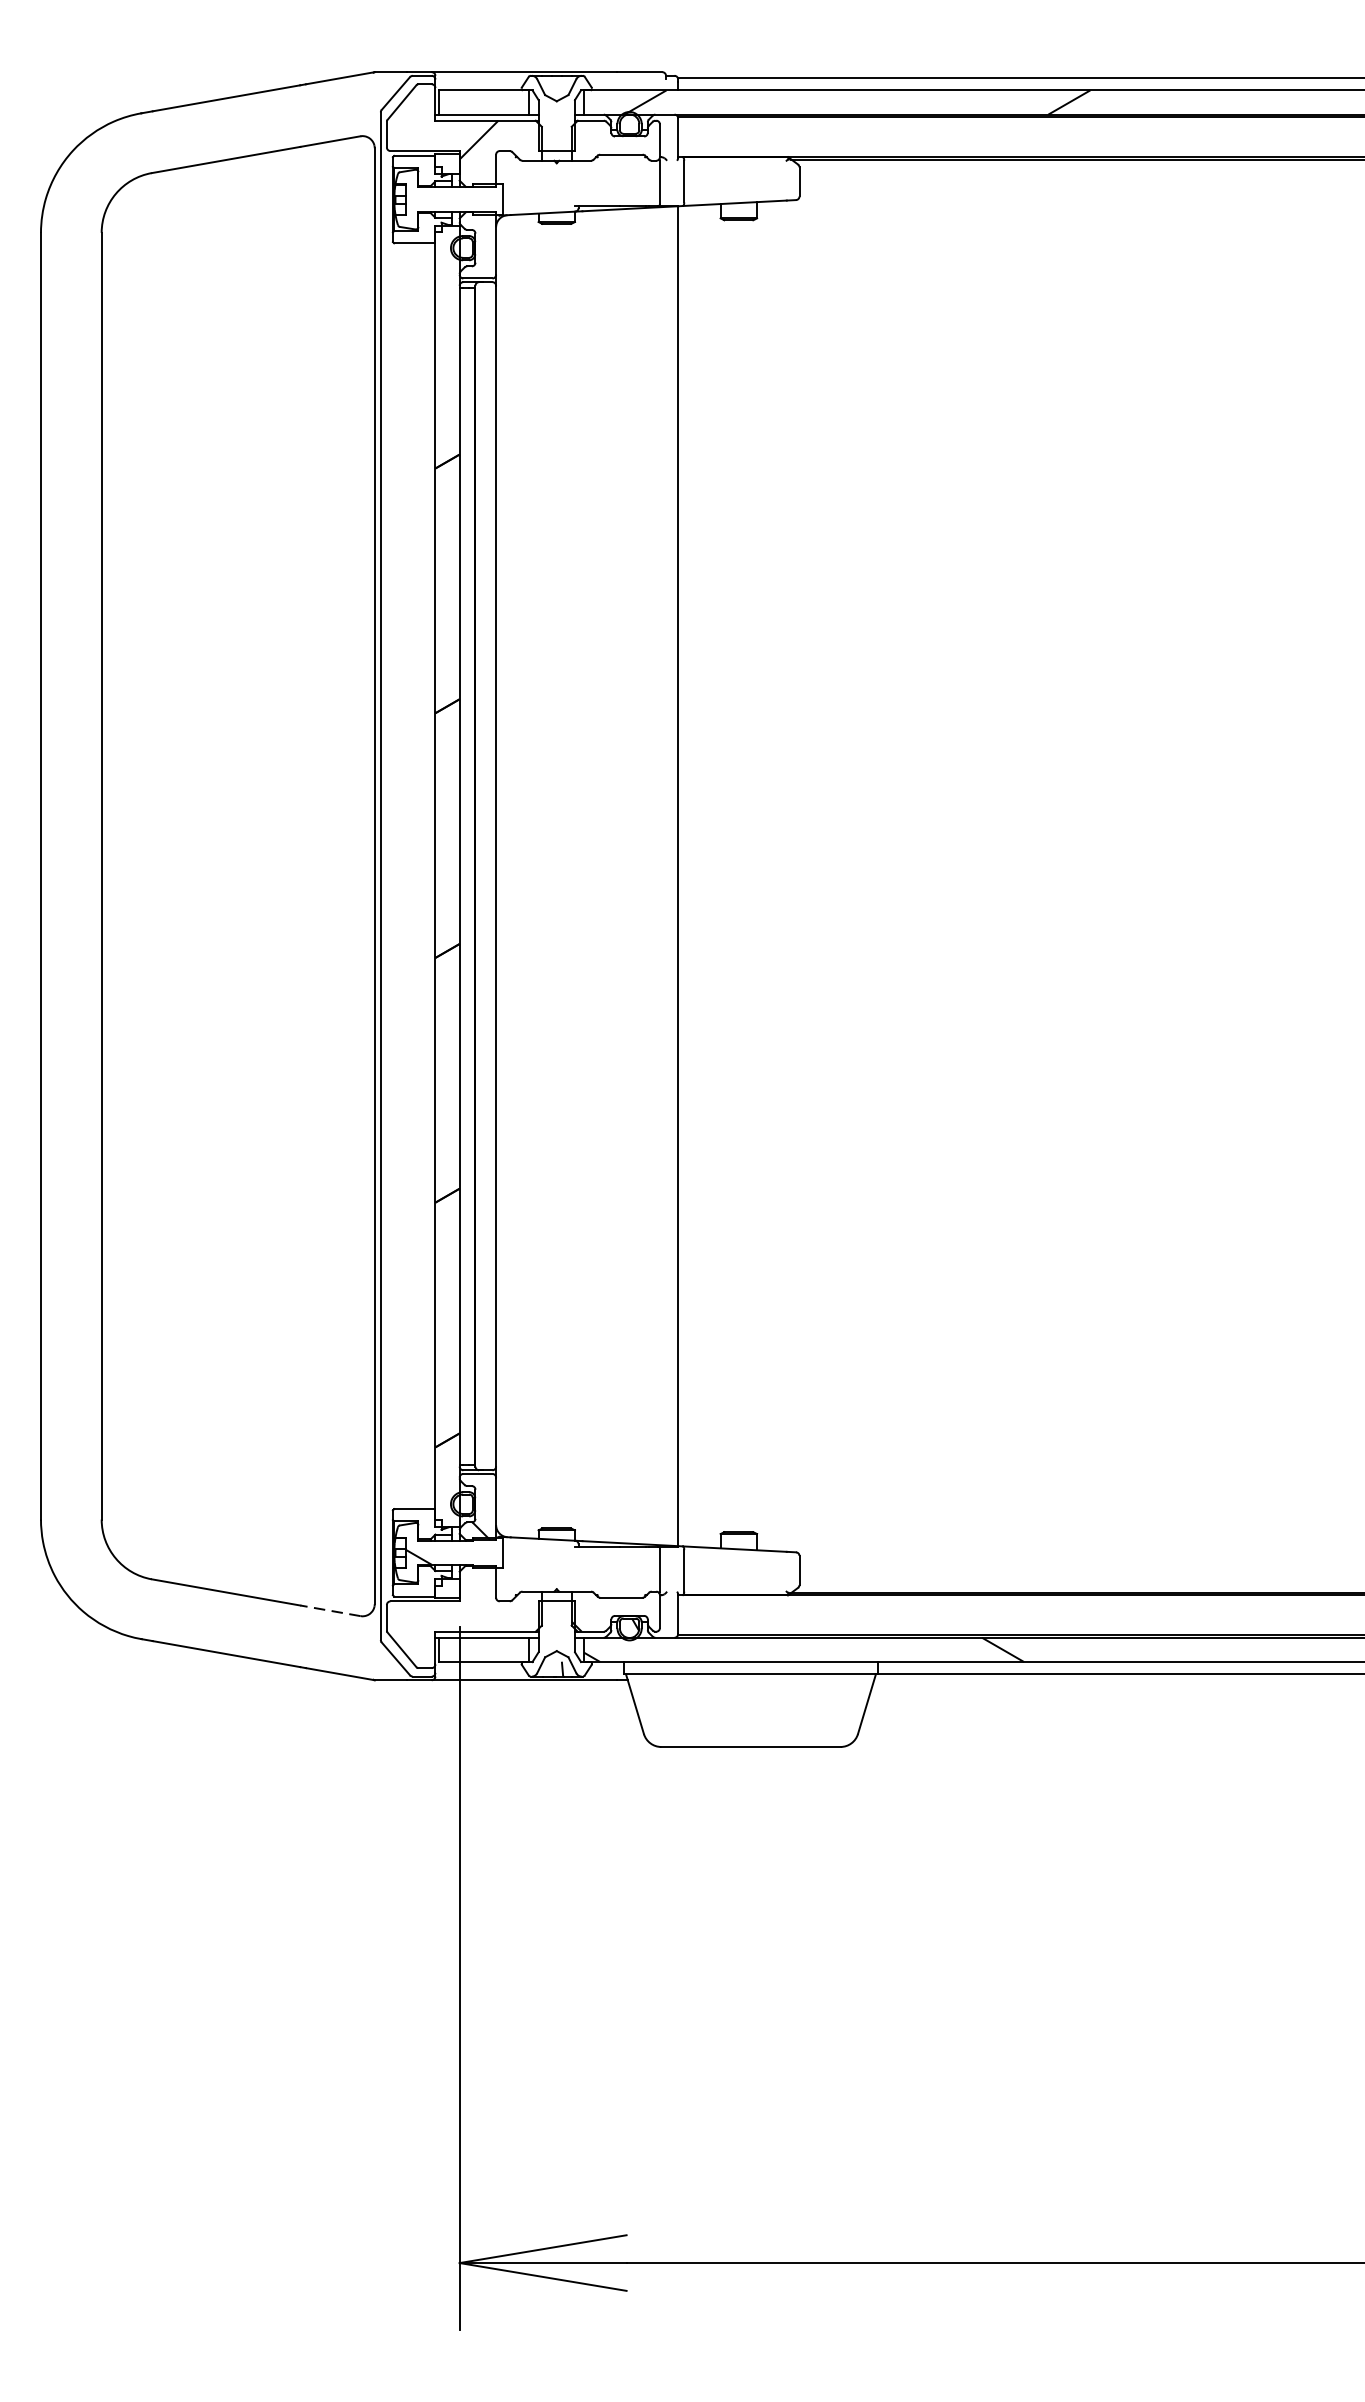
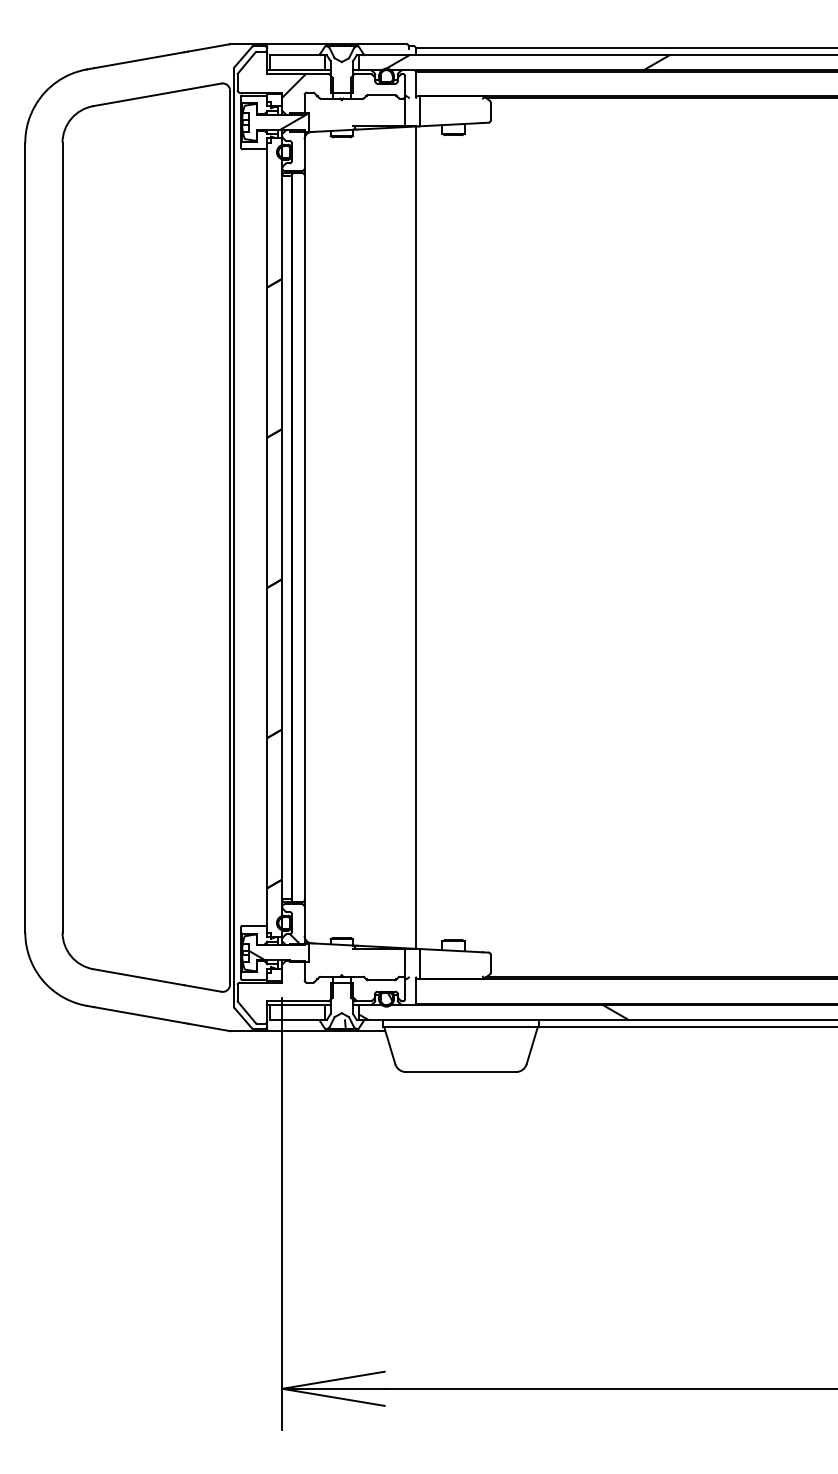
hatch: (479, 198) -> (294, 121), added
line: (329, 1610) -> (202, 988), dashed -> solid

